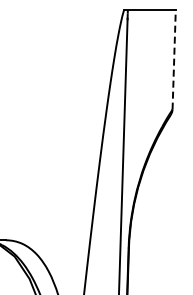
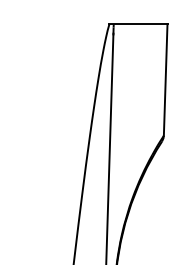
line: (174, 59) -> (166, 79), dashed -> solid

